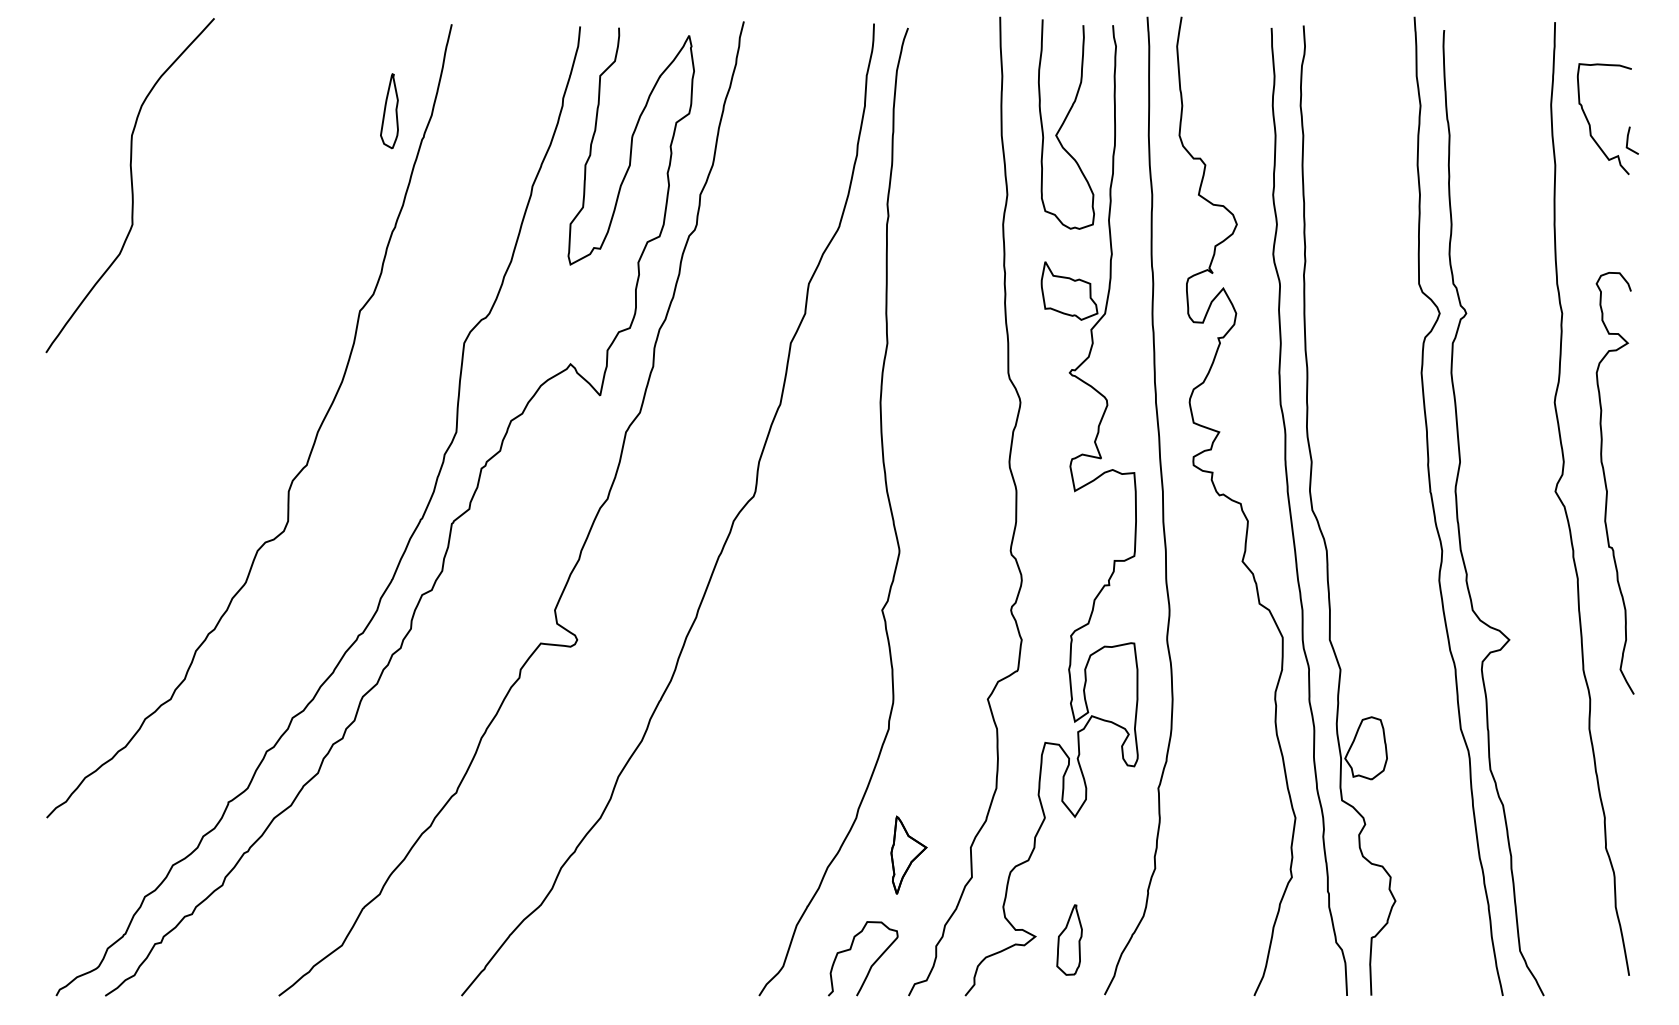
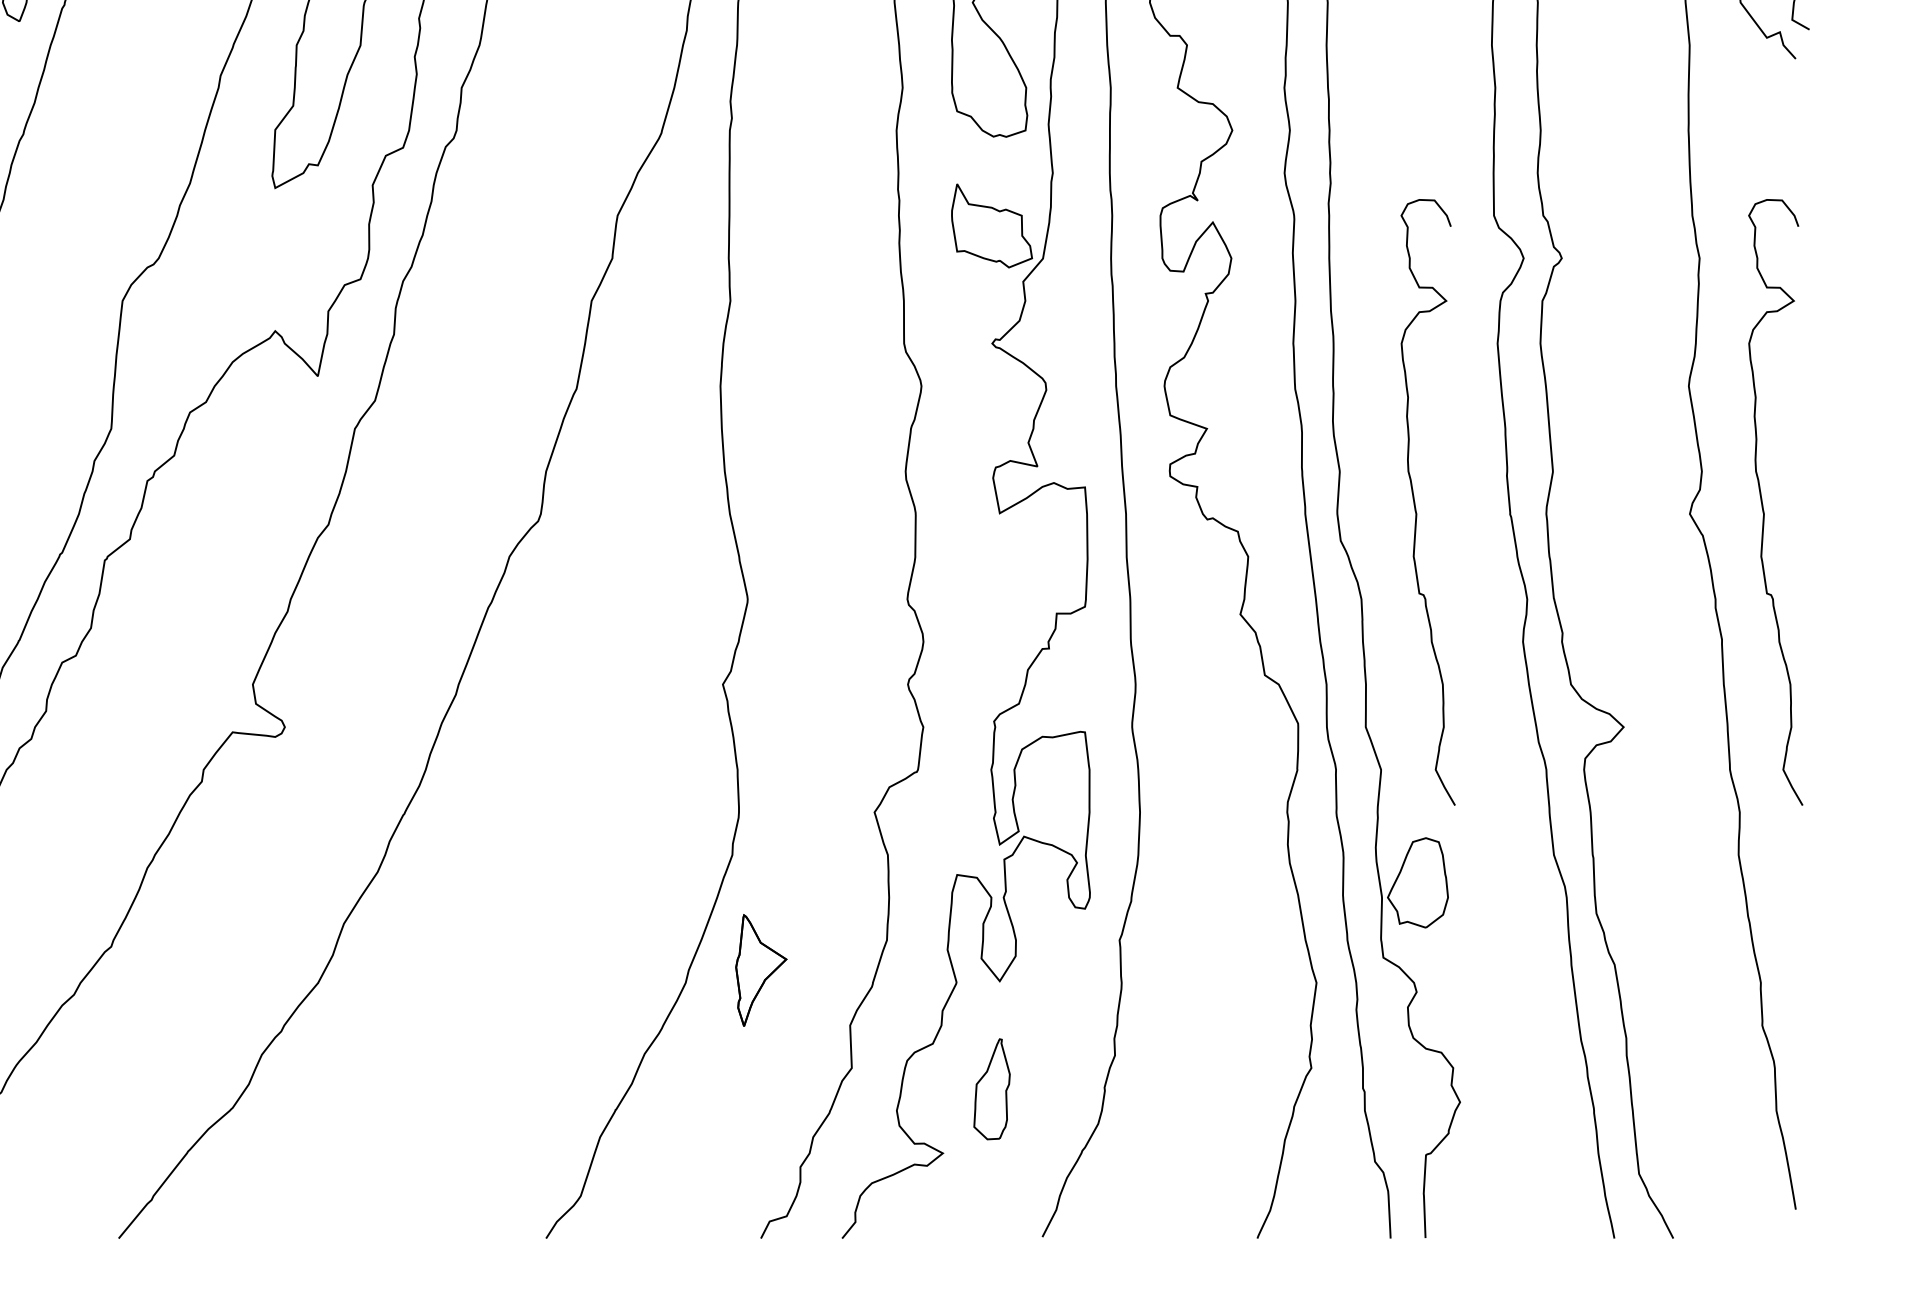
curve: (1364, 483) -> (1415, 502), added
part: (908, 854) -> (760, 969), moved
part: (1069, 939) -> (991, 1088), moved
curve: (871, 964) -> (707, 1193), removed

